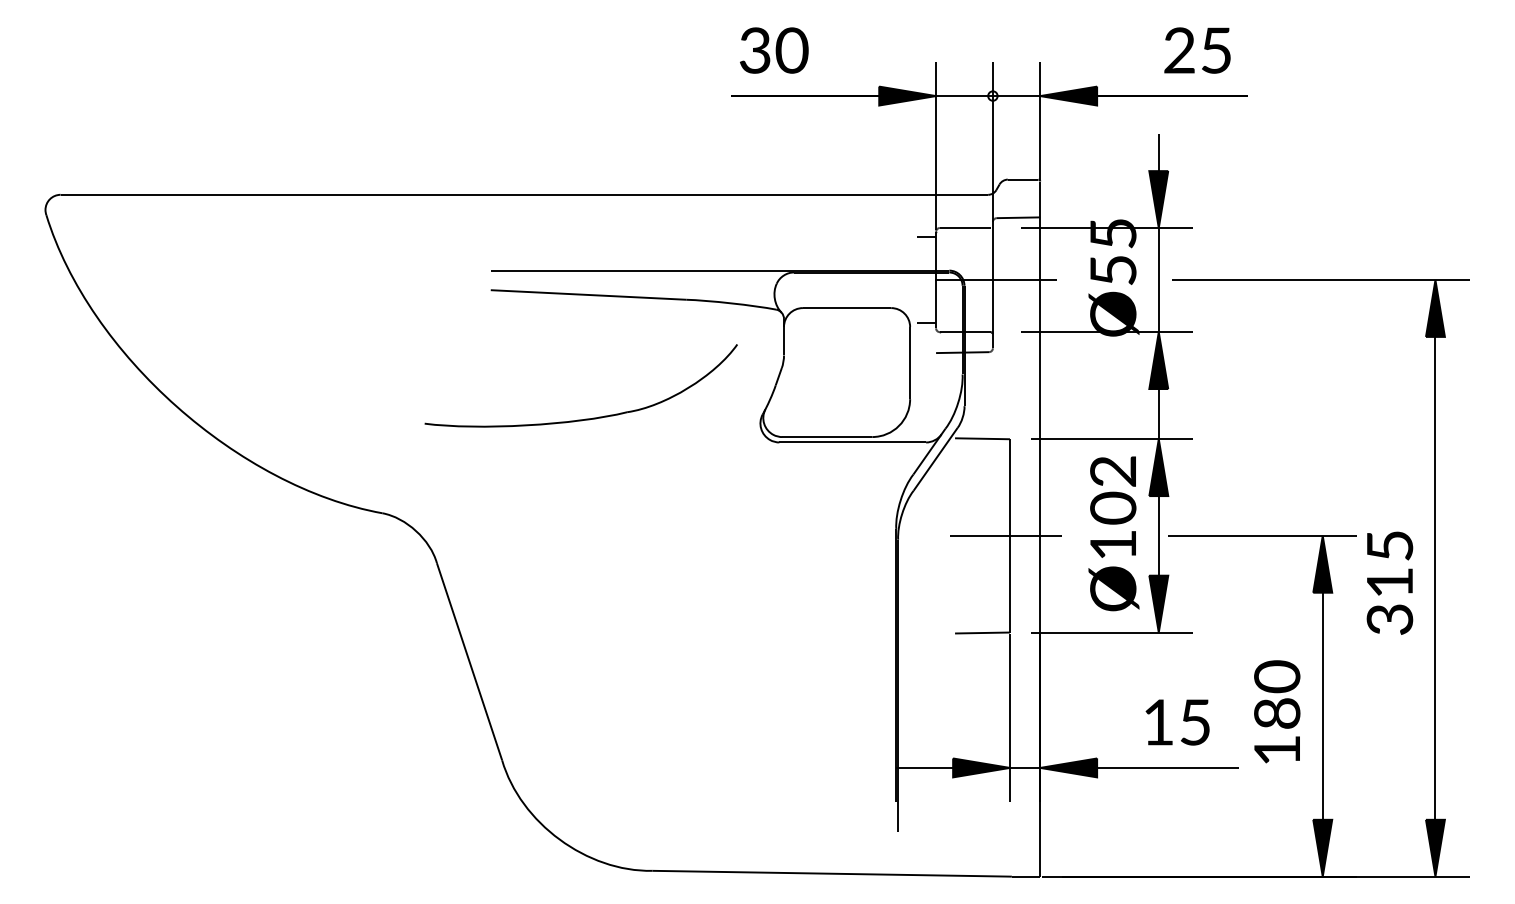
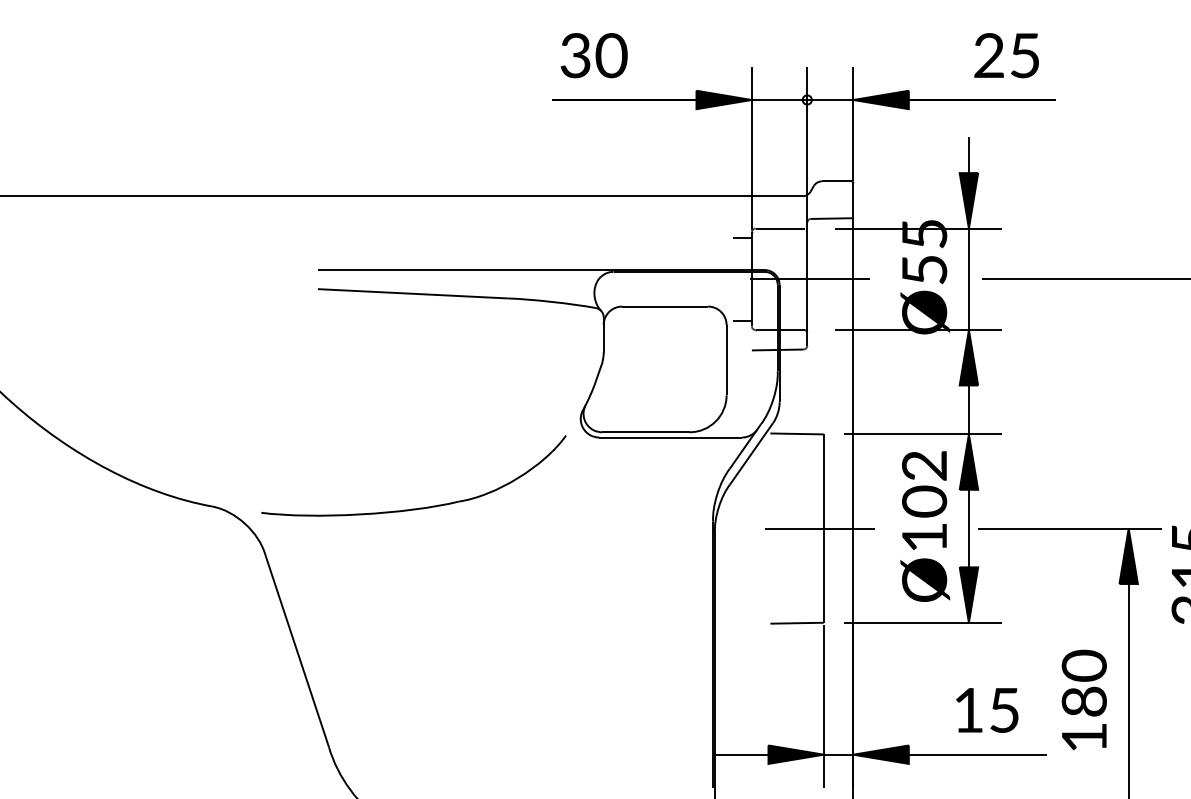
part: (585, 418) -> (418, 507), moved

